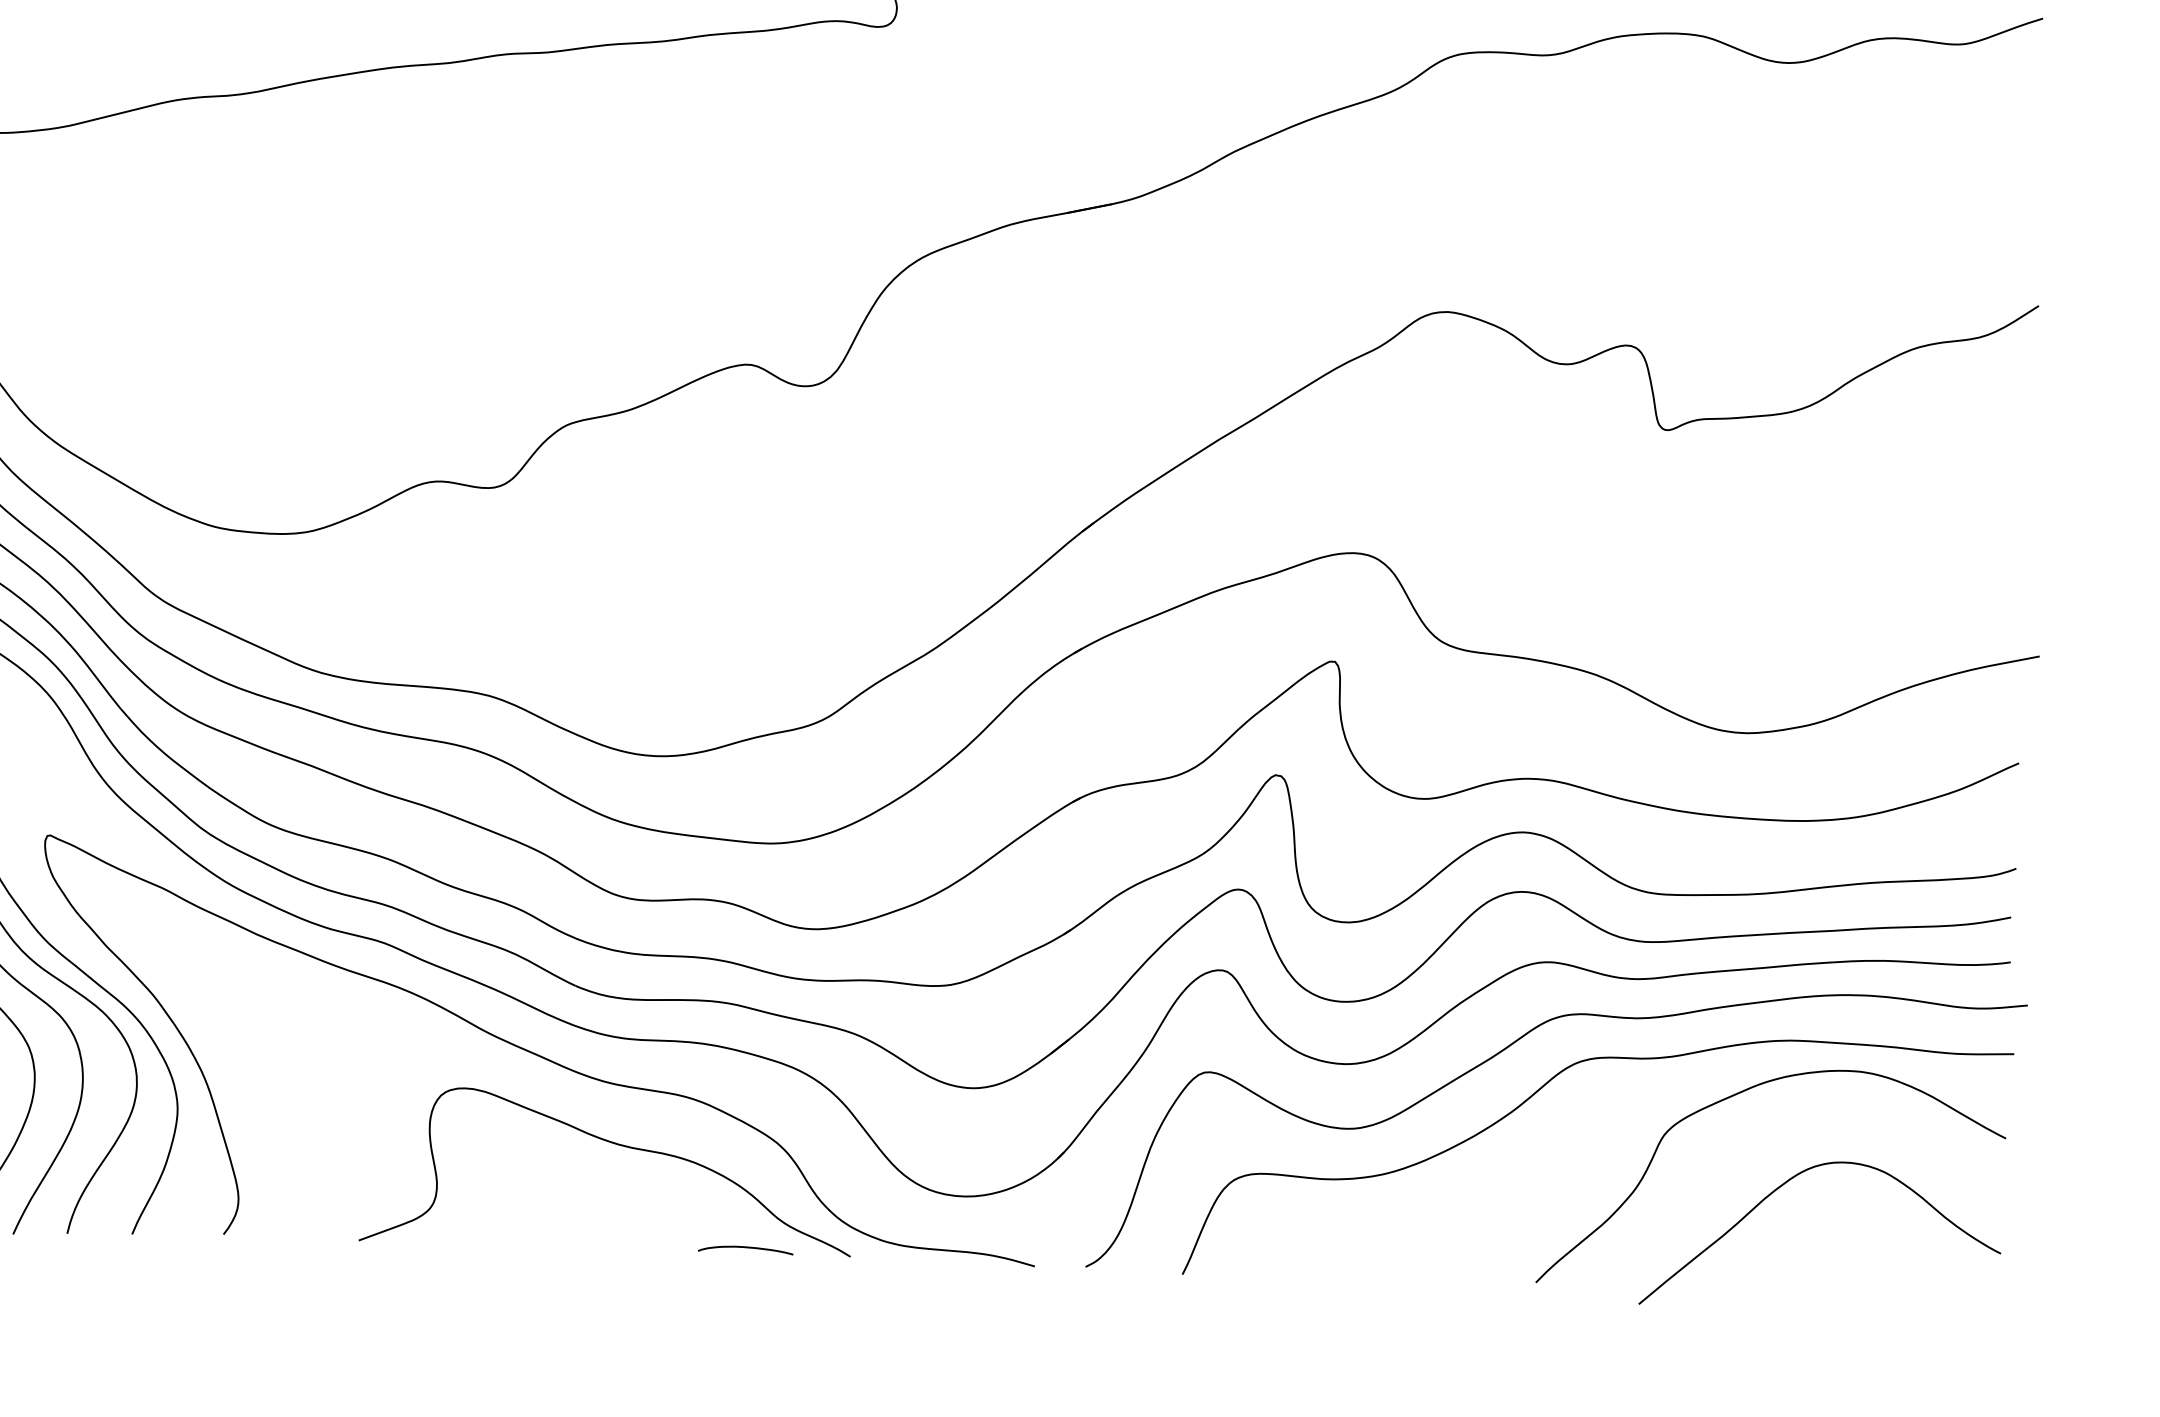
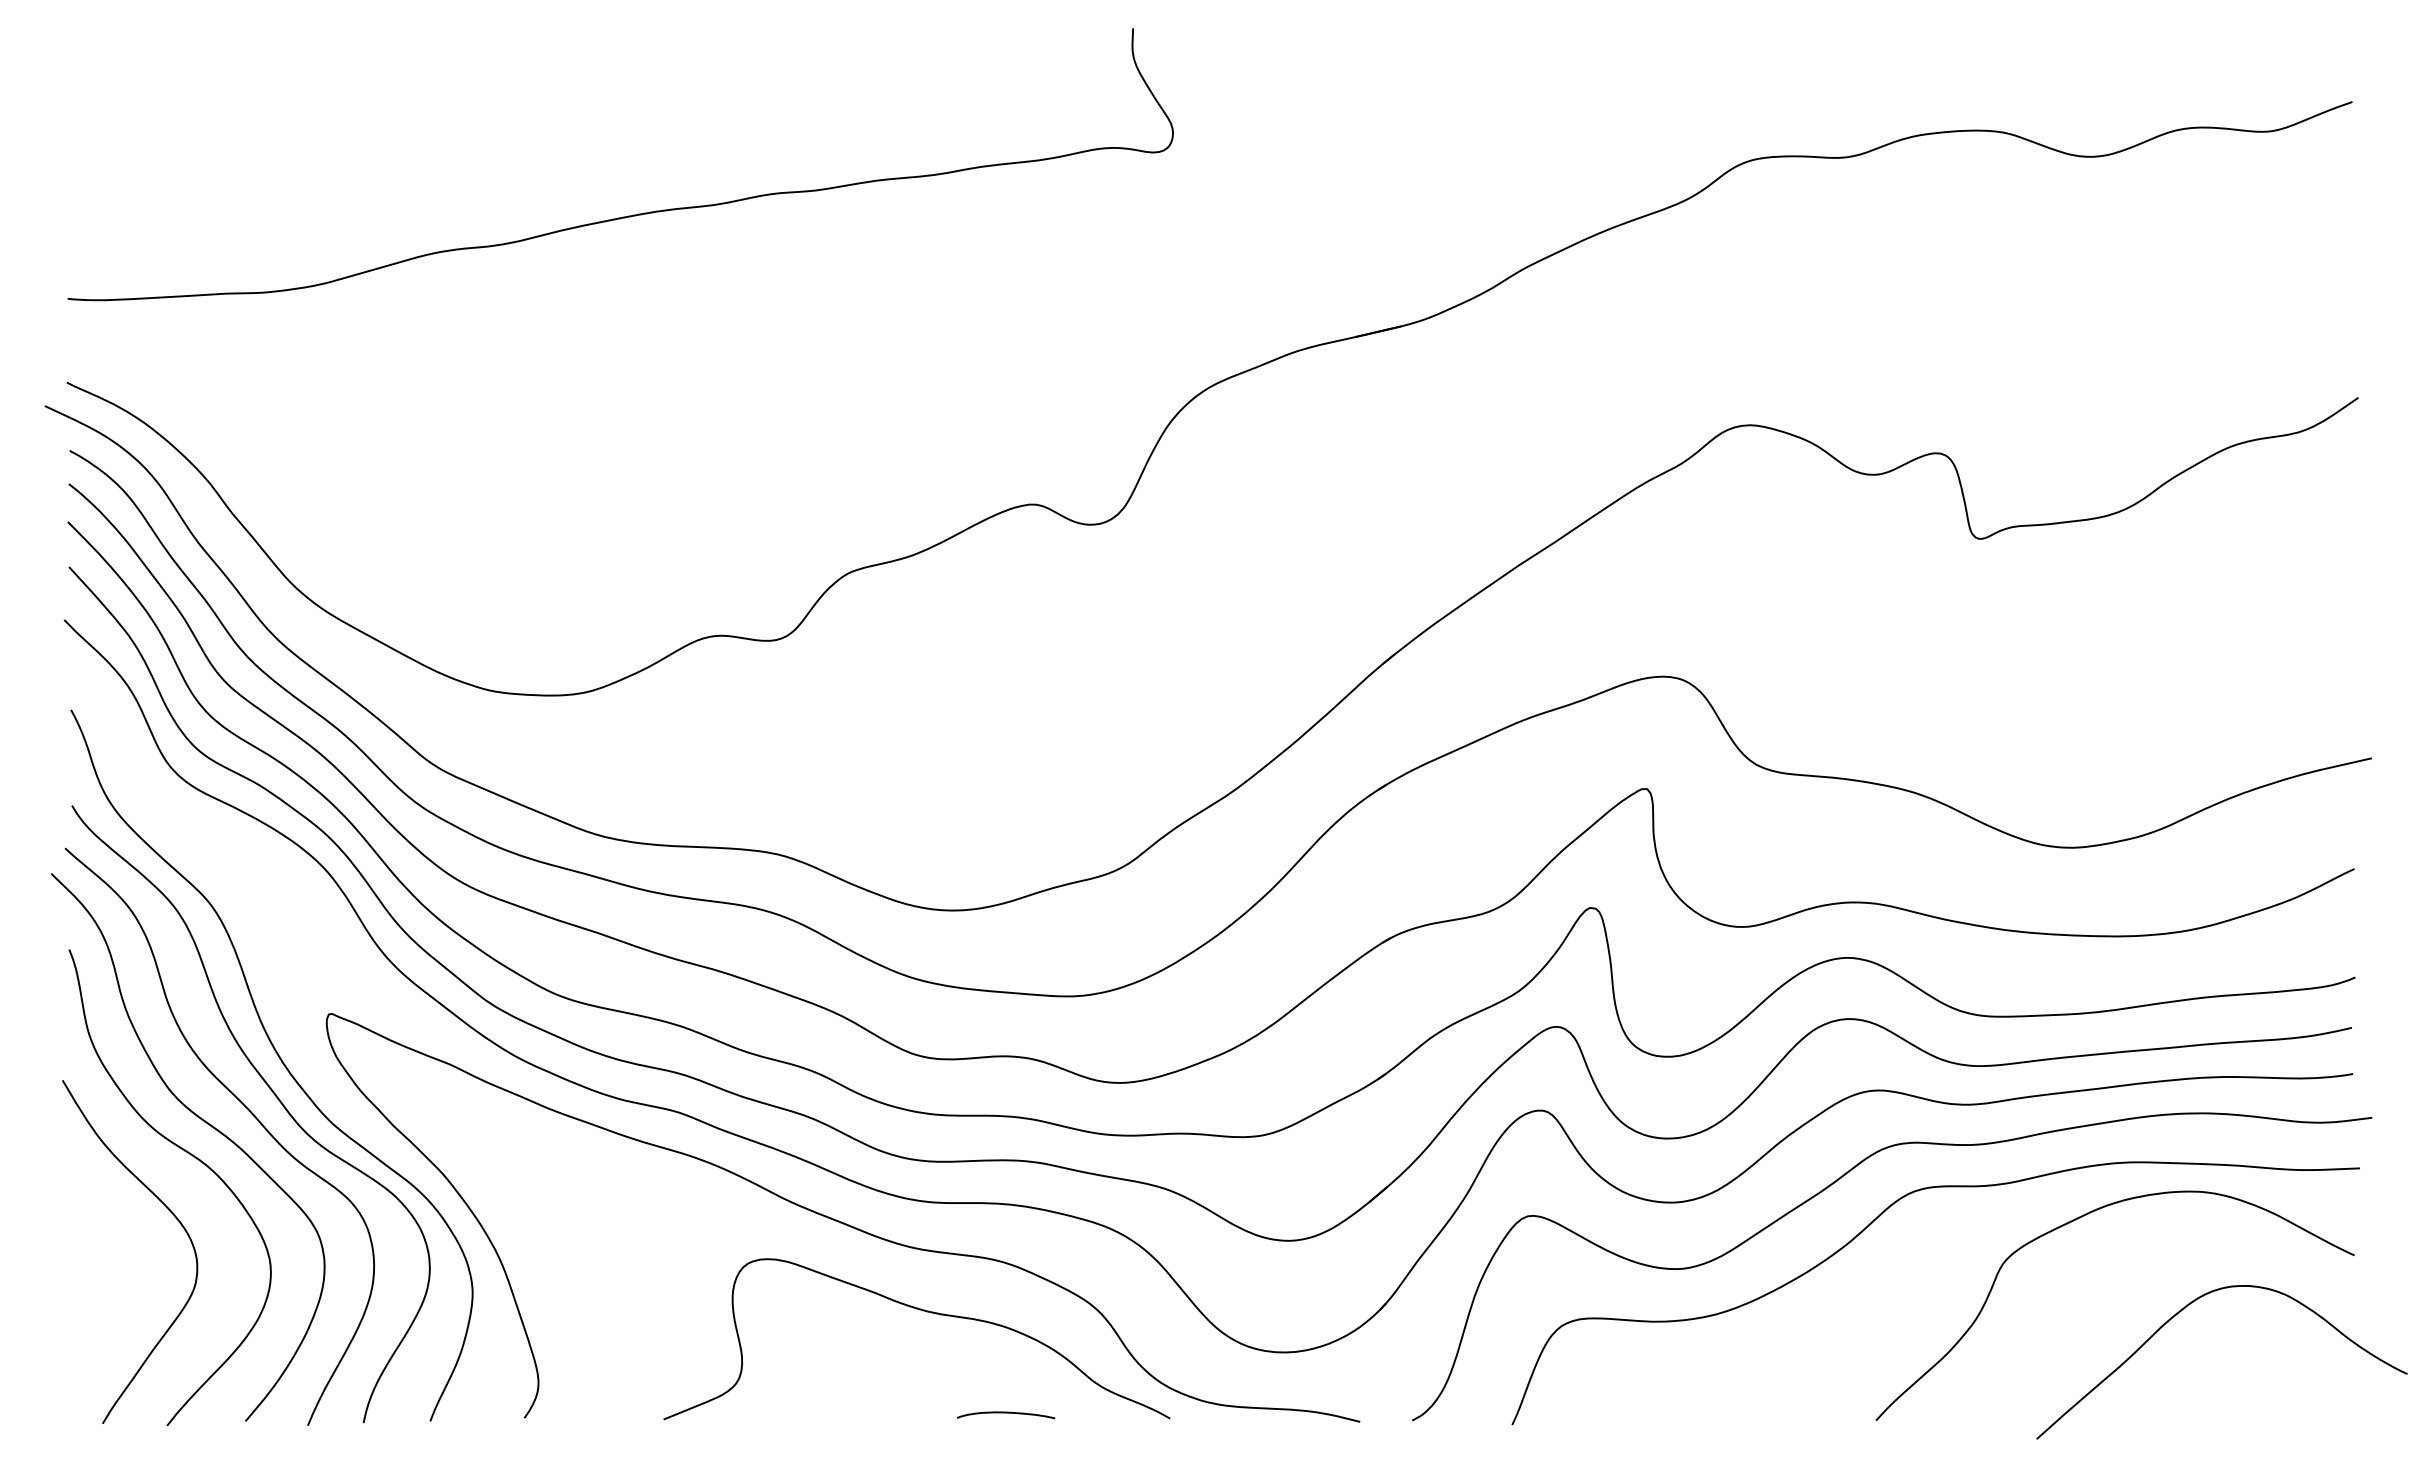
curve: (1786, 1183) -> (2184, 1309), moved
curve: (746, 1248) -> (1006, 1413), moved

